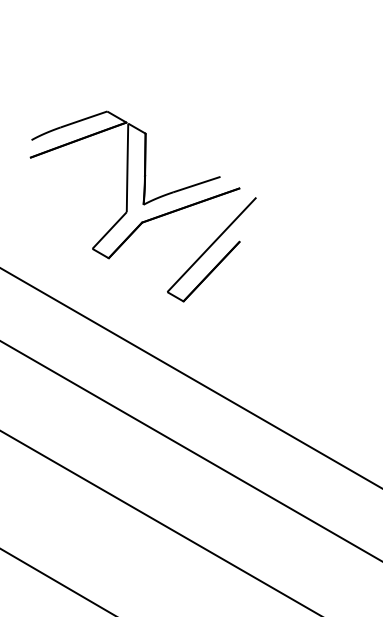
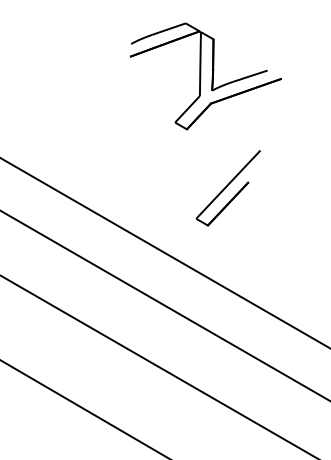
part: (134, 185) -> (205, 76), moved

